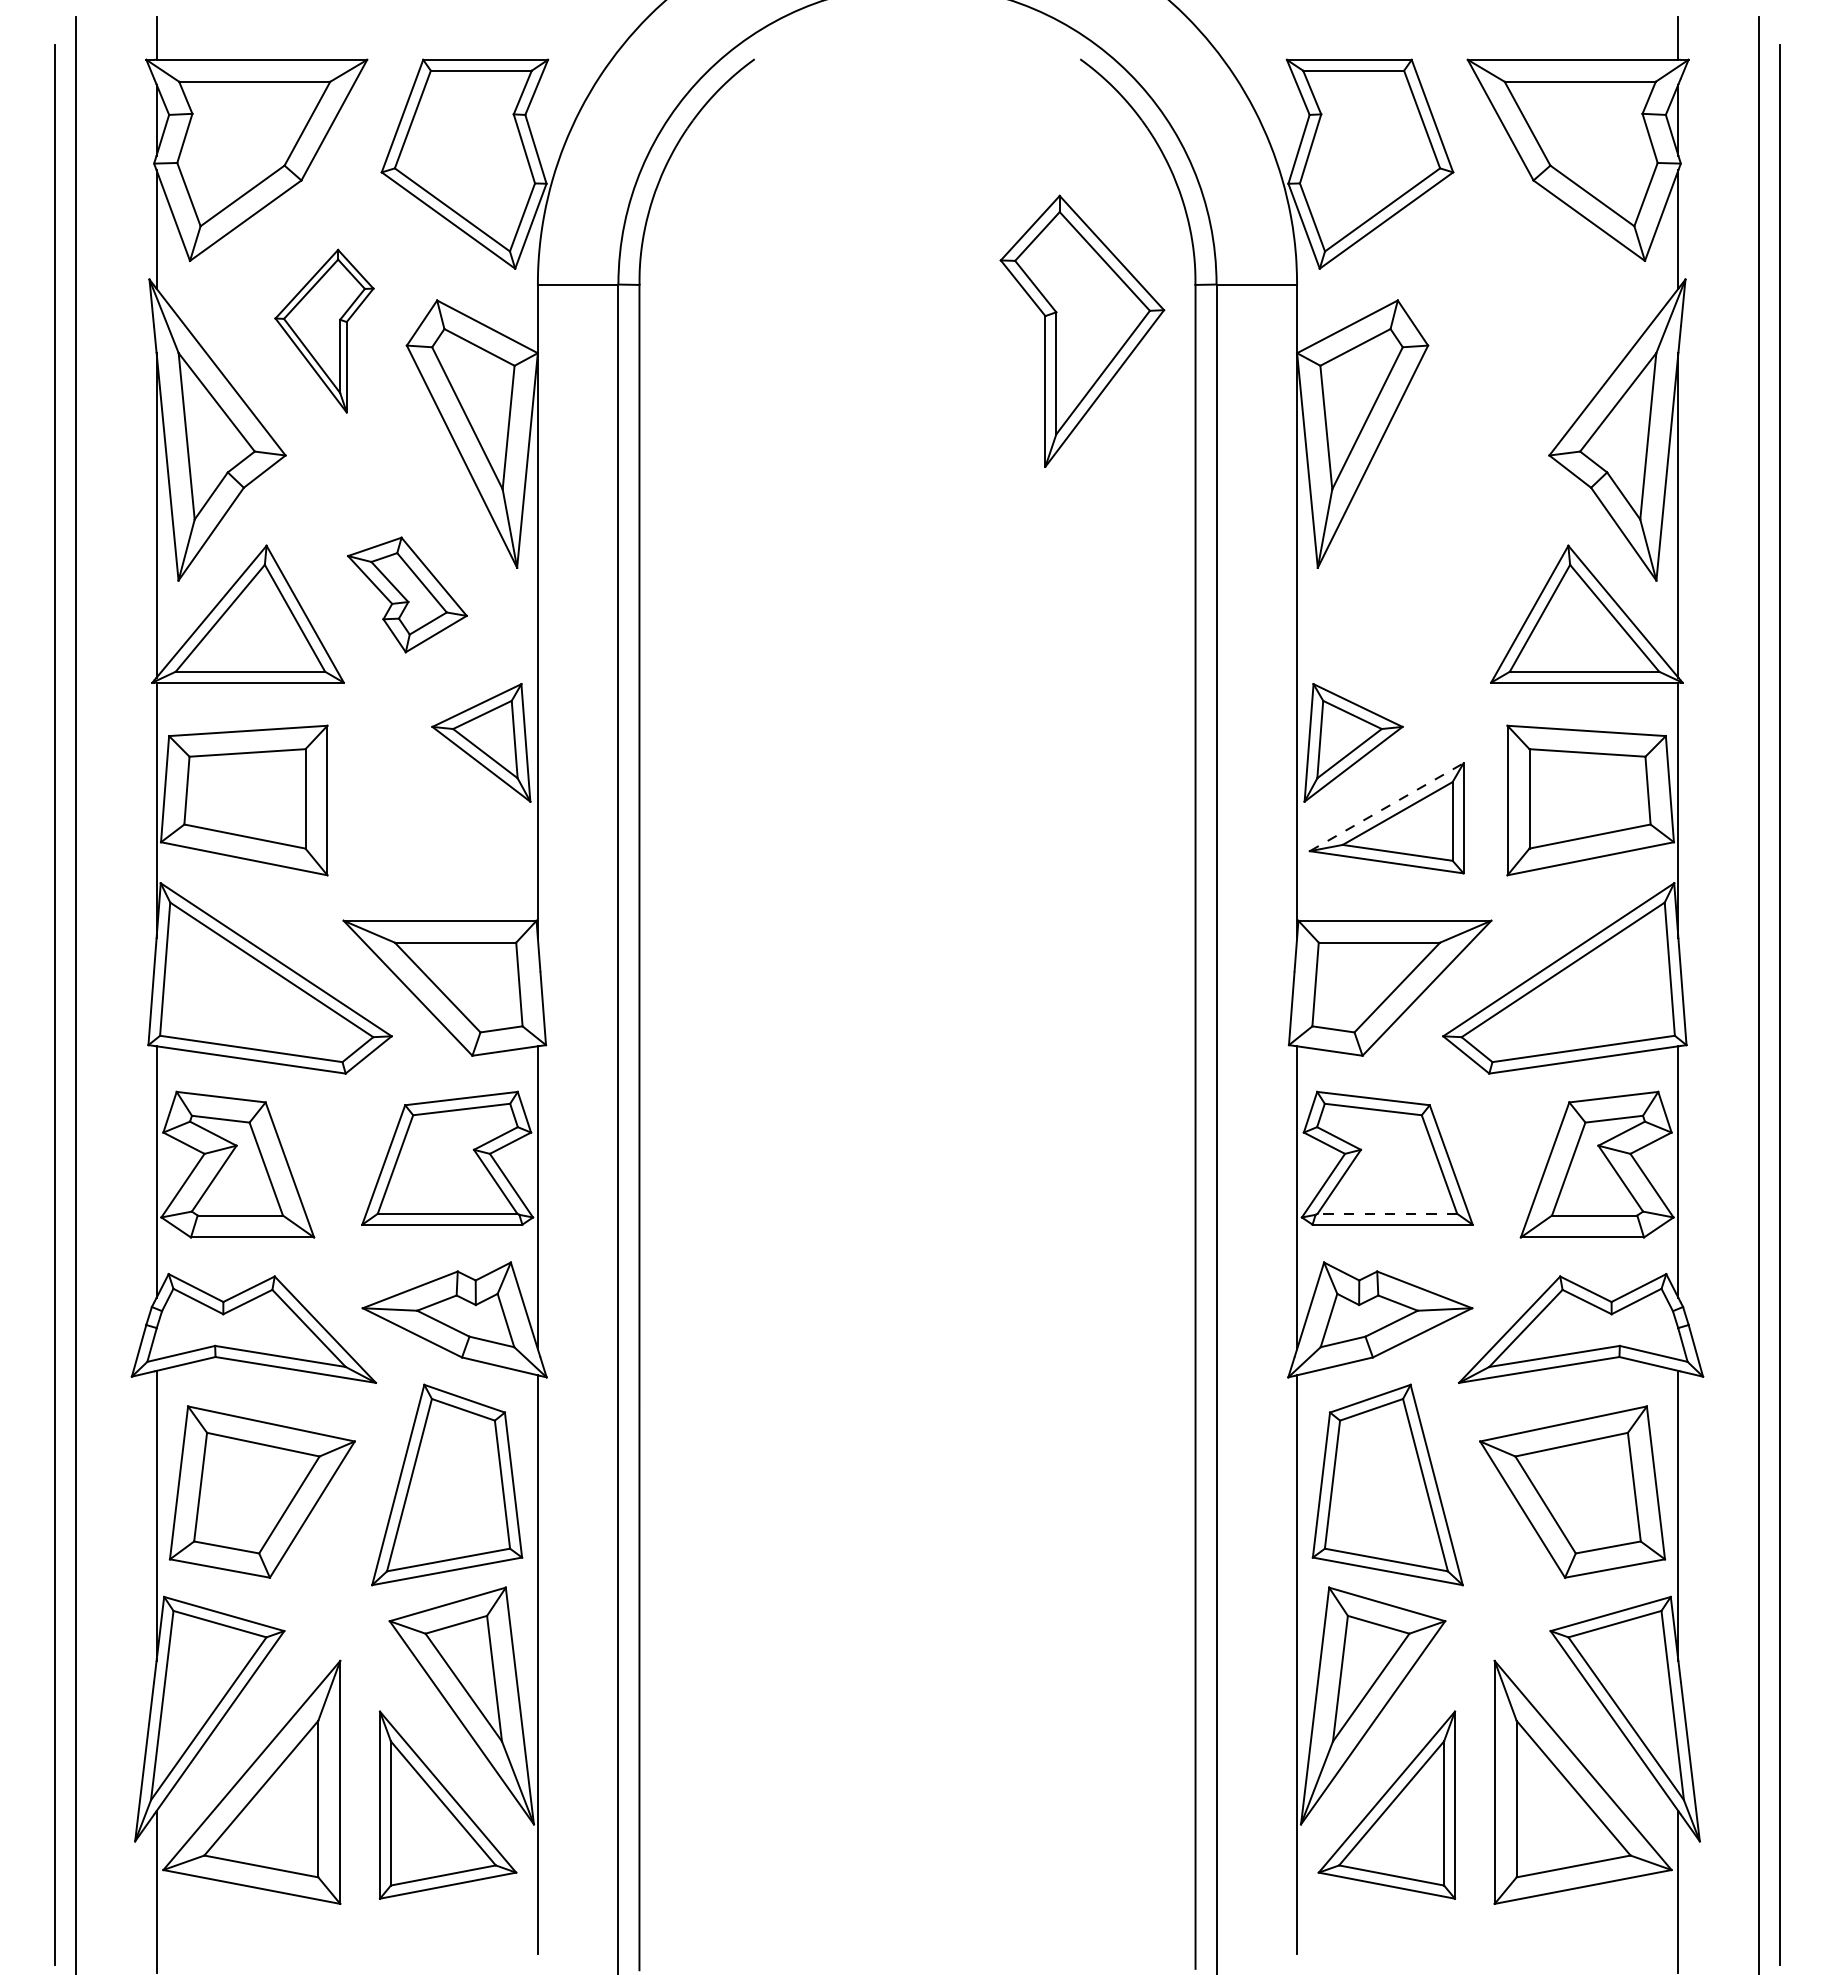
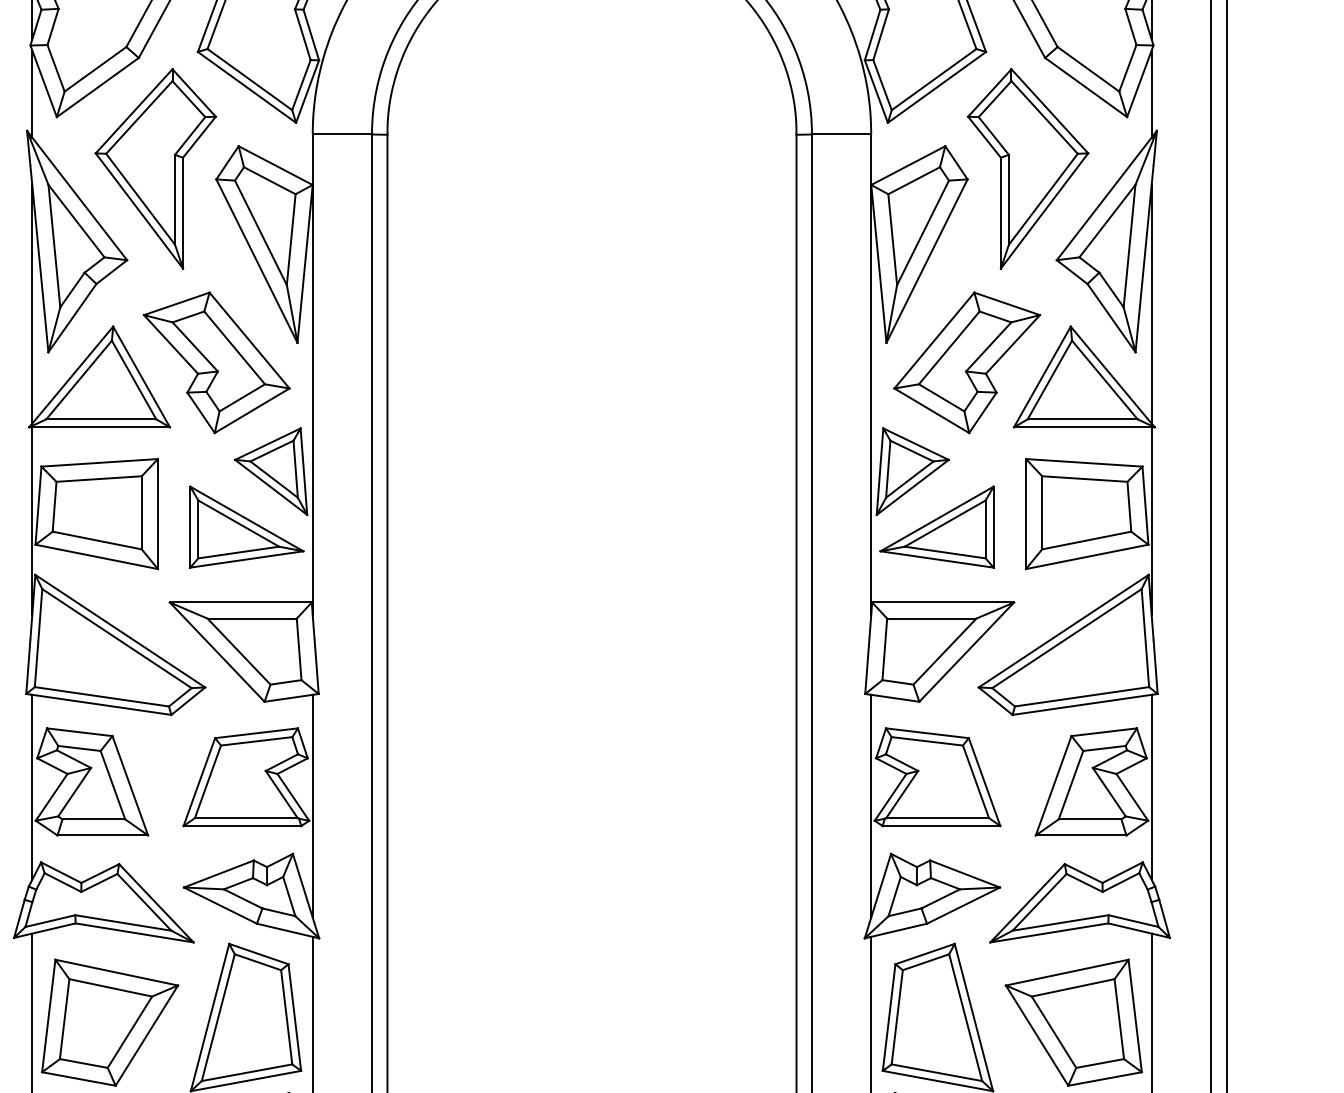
part: (324, 330) -> (155, 168), size x1.67
part: (1082, 330) -> (1028, 168), moved
part: (407, 594) -> (216, 362), size x1.67
part: (1427, 594) -> (967, 362), added
line: (1386, 807) -> (936, 519), dashed -> solid
part: (448, 818) -> (246, 527), added
line: (1387, 1213) -> (937, 817), dashed -> solid

